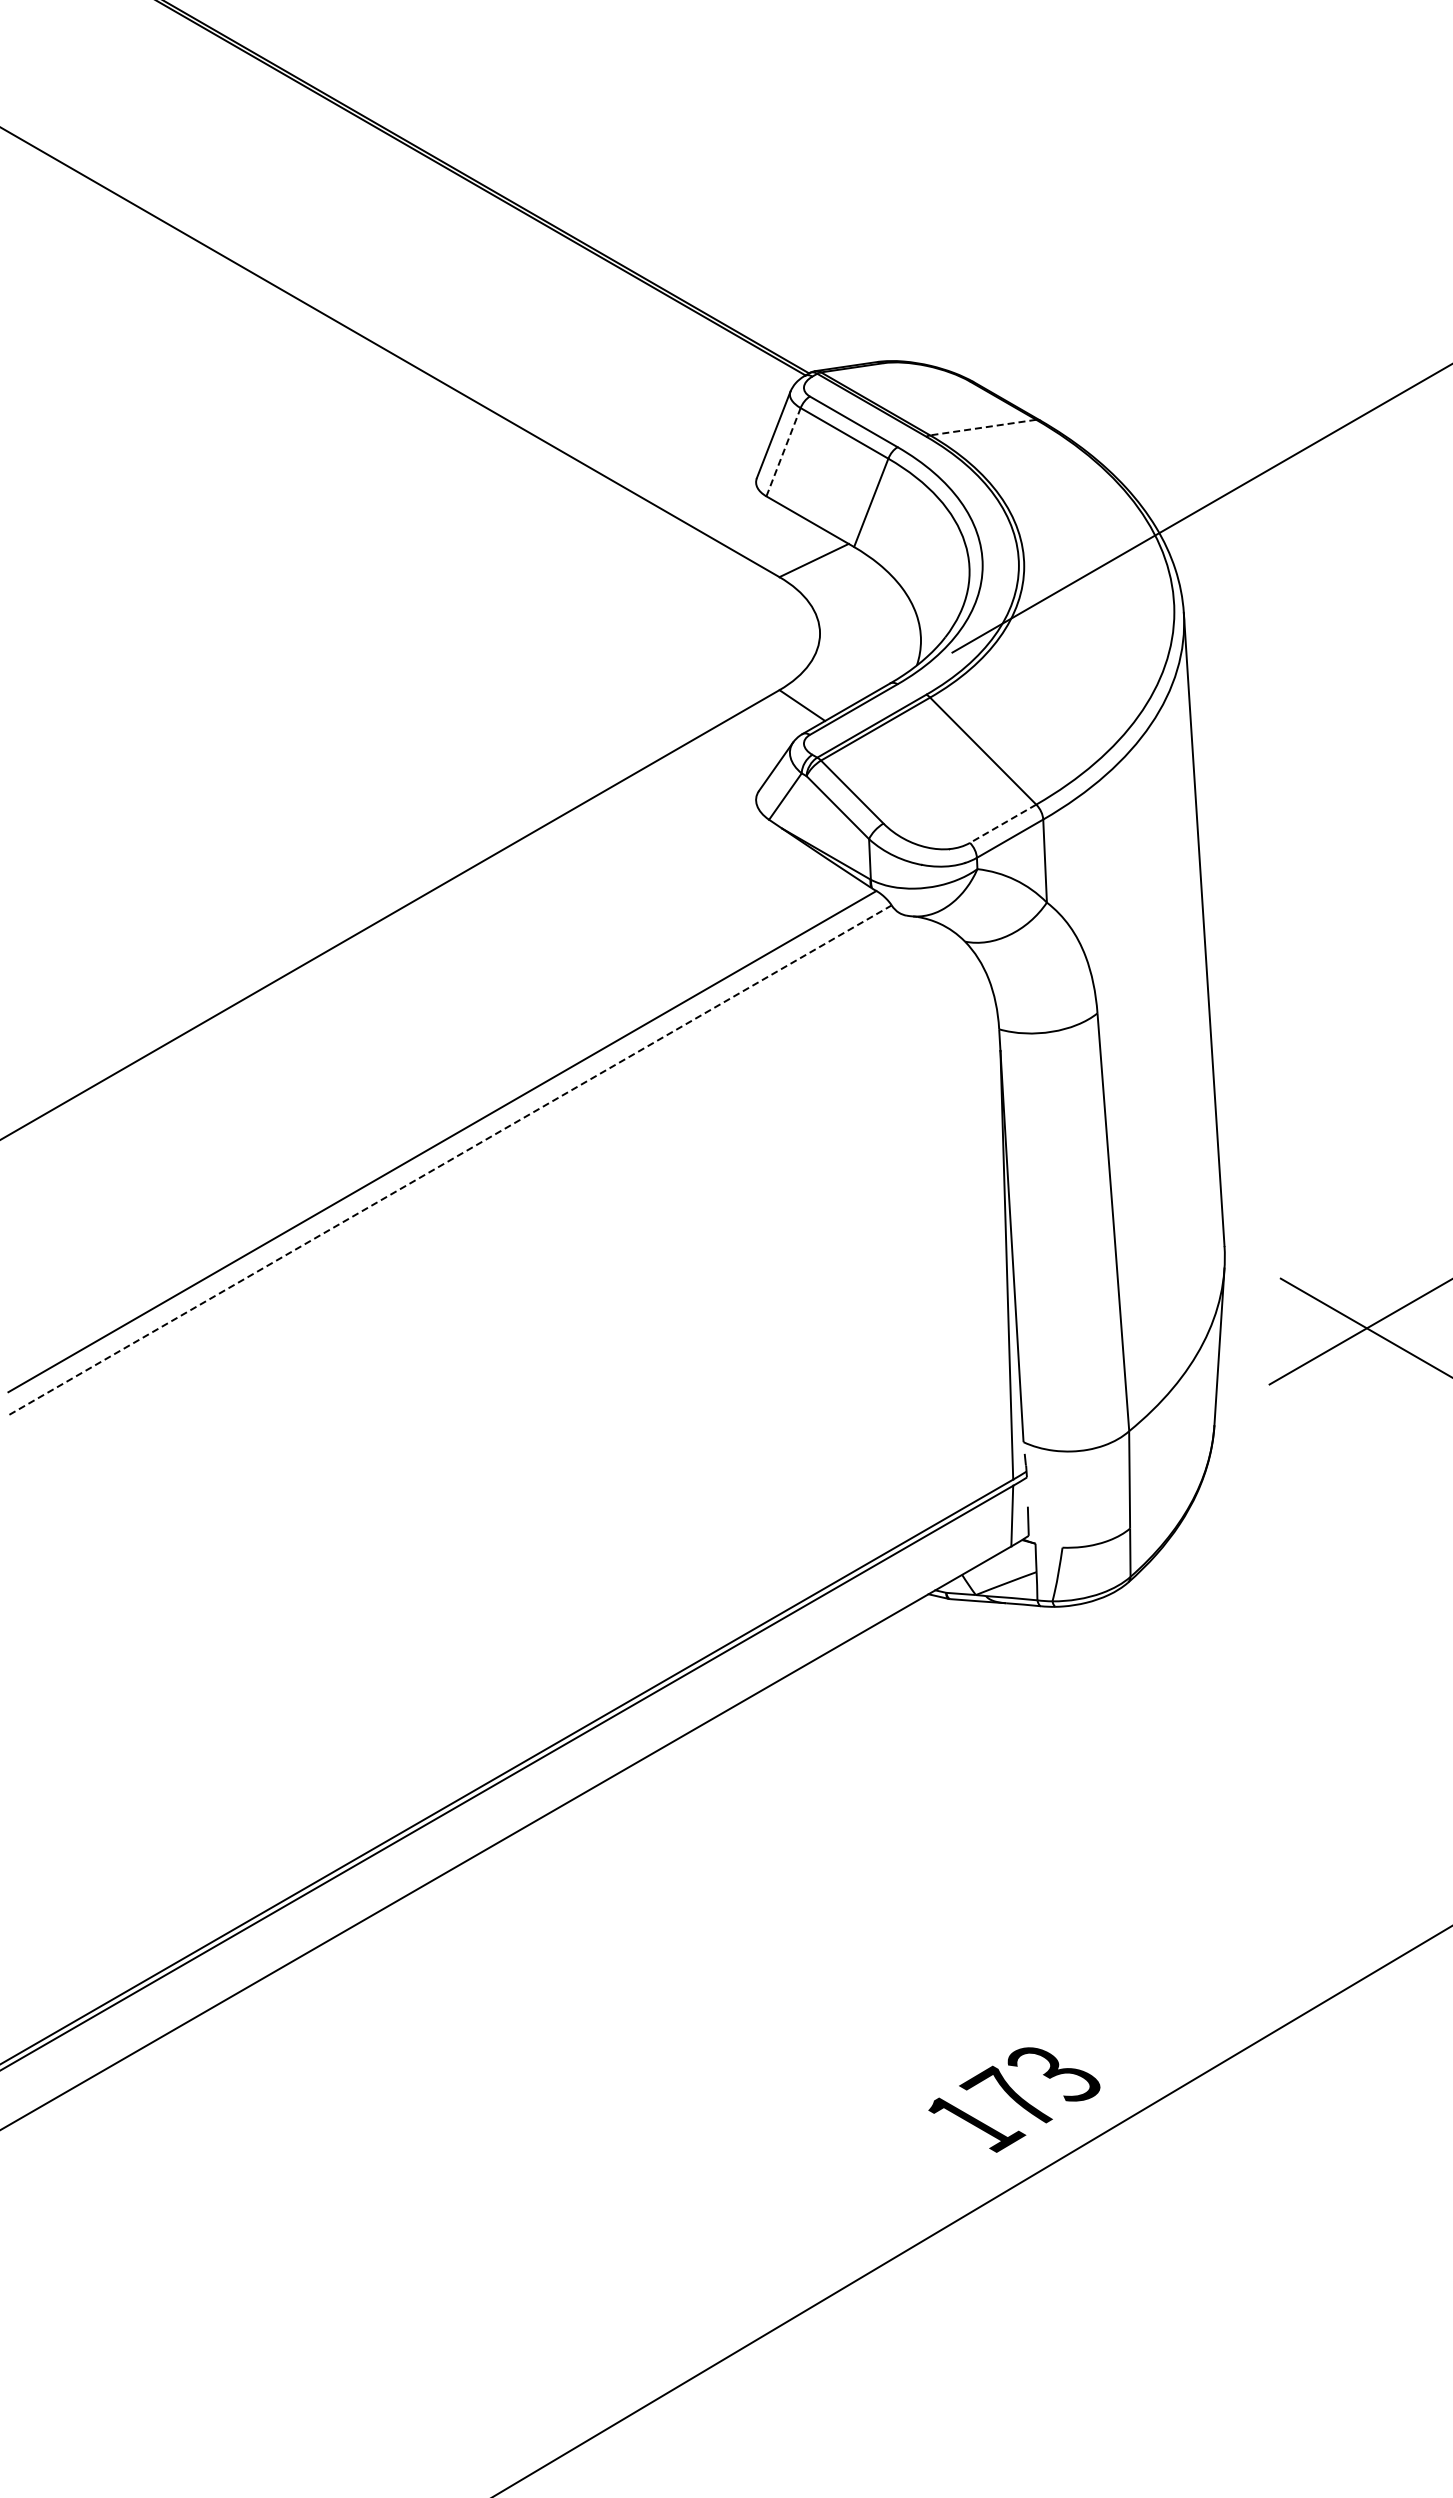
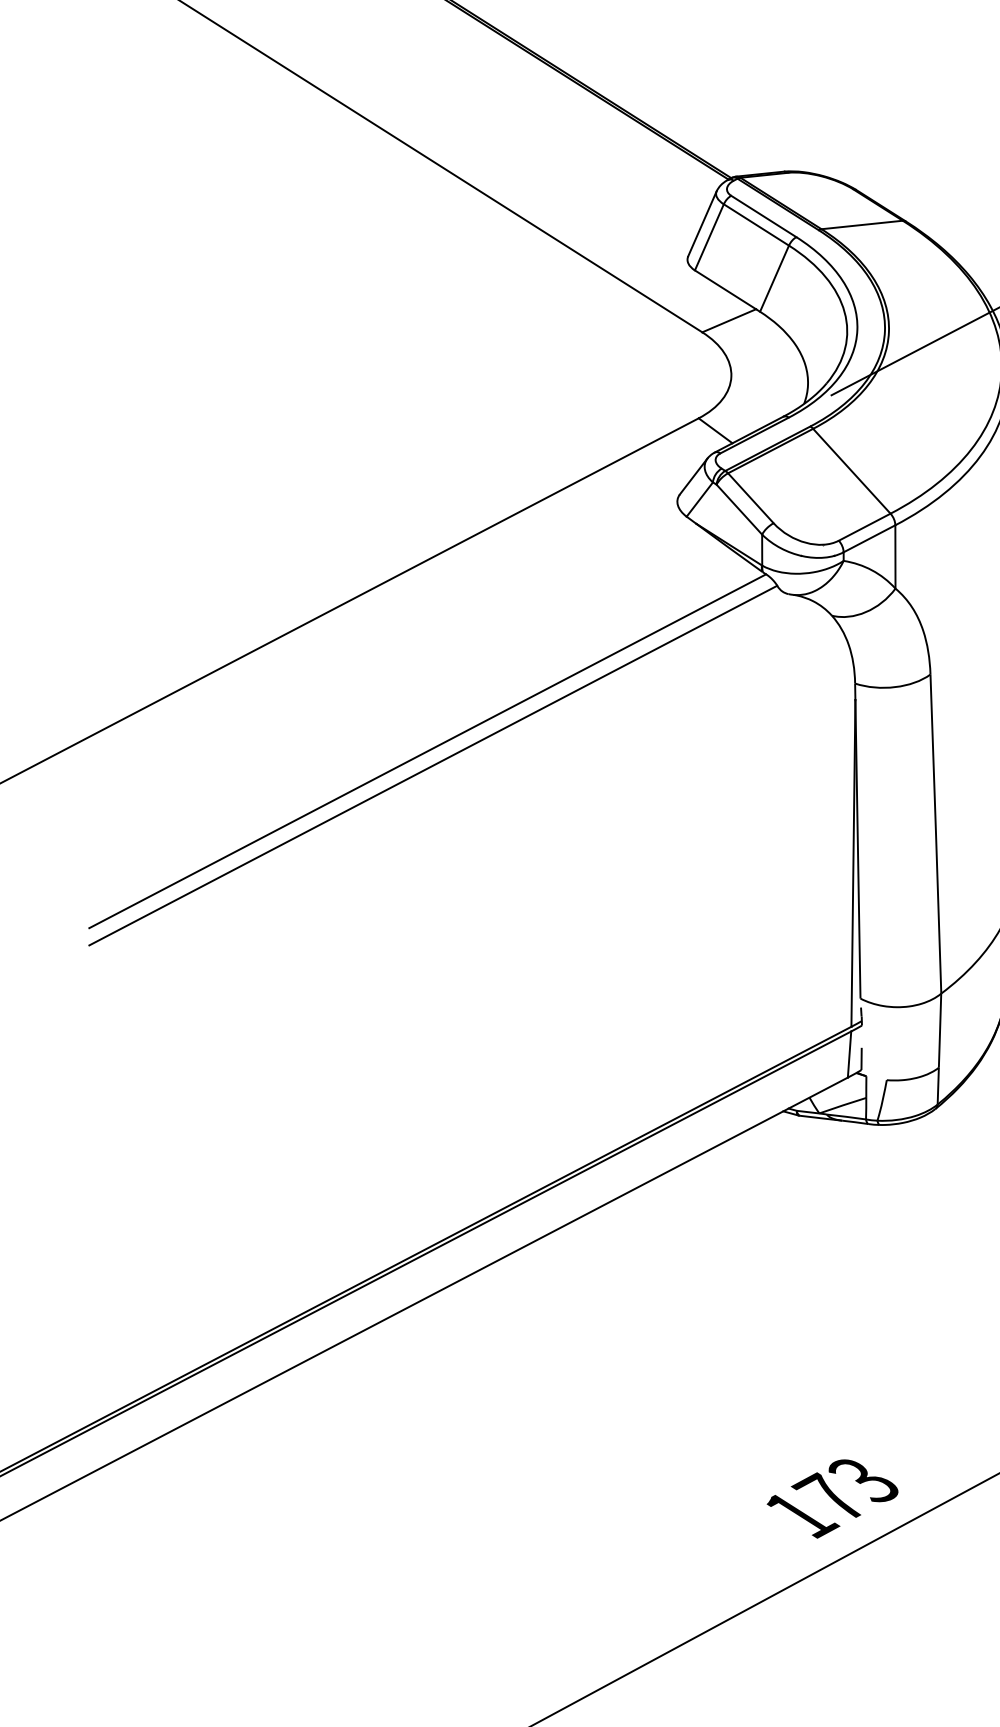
line: (983, 427) -> (862, 224), dashed -> solid
line: (783, 451) -> (709, 236), dashed -> solid
line: (1002, 824) -> (864, 527), dashed -> solid
line: (450, 1159) -> (433, 765), dashed -> solid

